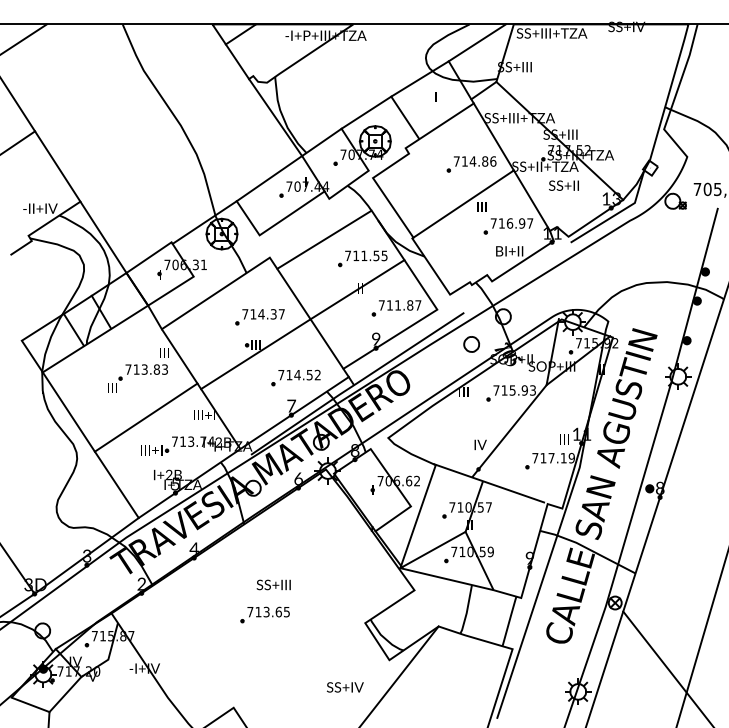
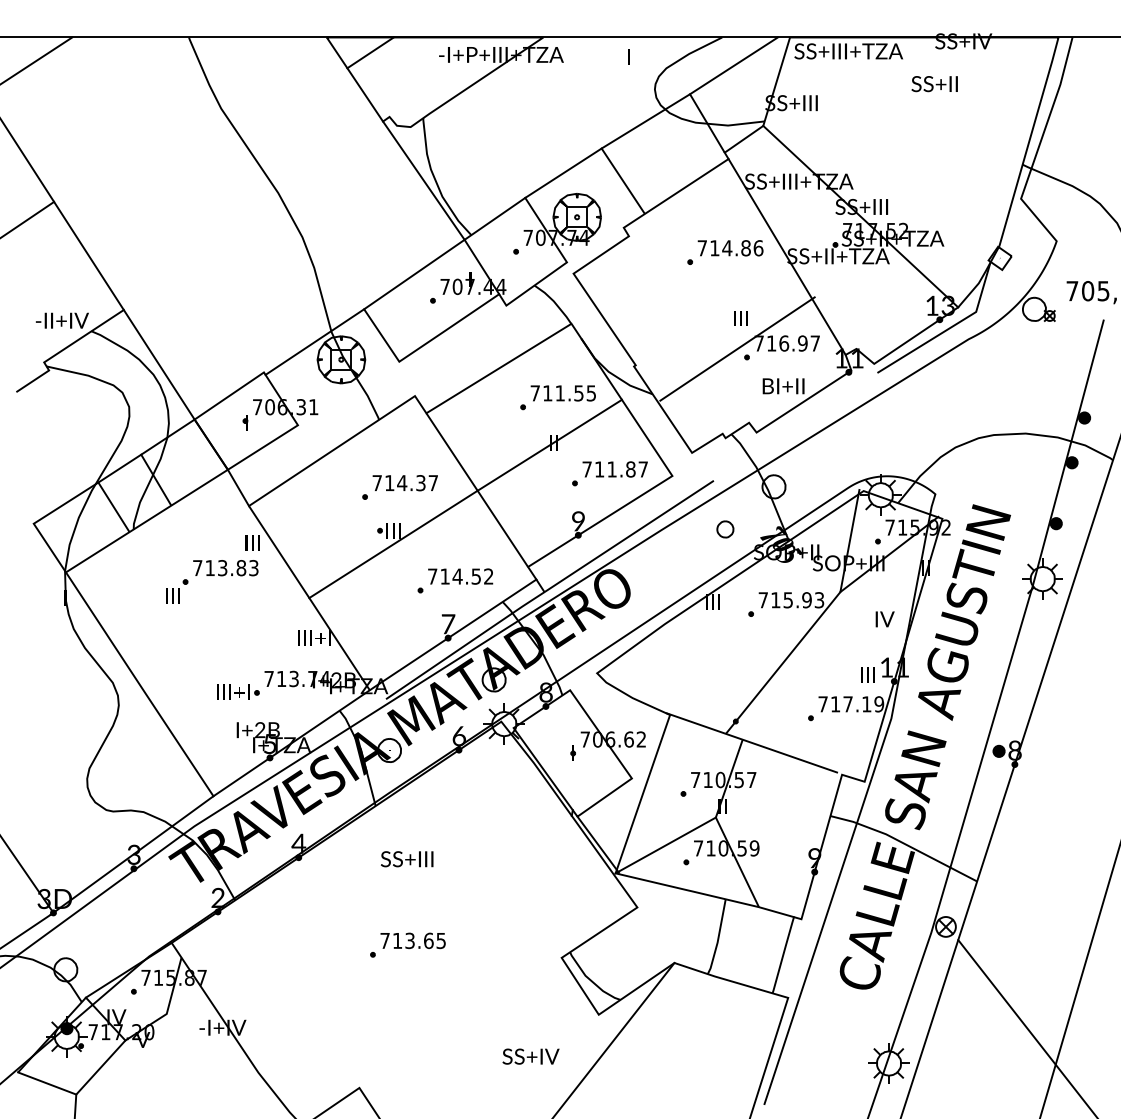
text: (435, 96) -> (628, 56), moved
text: (563, 185) -> (934, 83), moved
line: (463, 203) -> (737, 348), moved
part: (471, 344) -> (724, 529), size x0.7
line: (145, 417) -> (223, 641), removed
text: (480, 444) -> (884, 618), moved
text: (273, 584) -> (406, 858), moved

